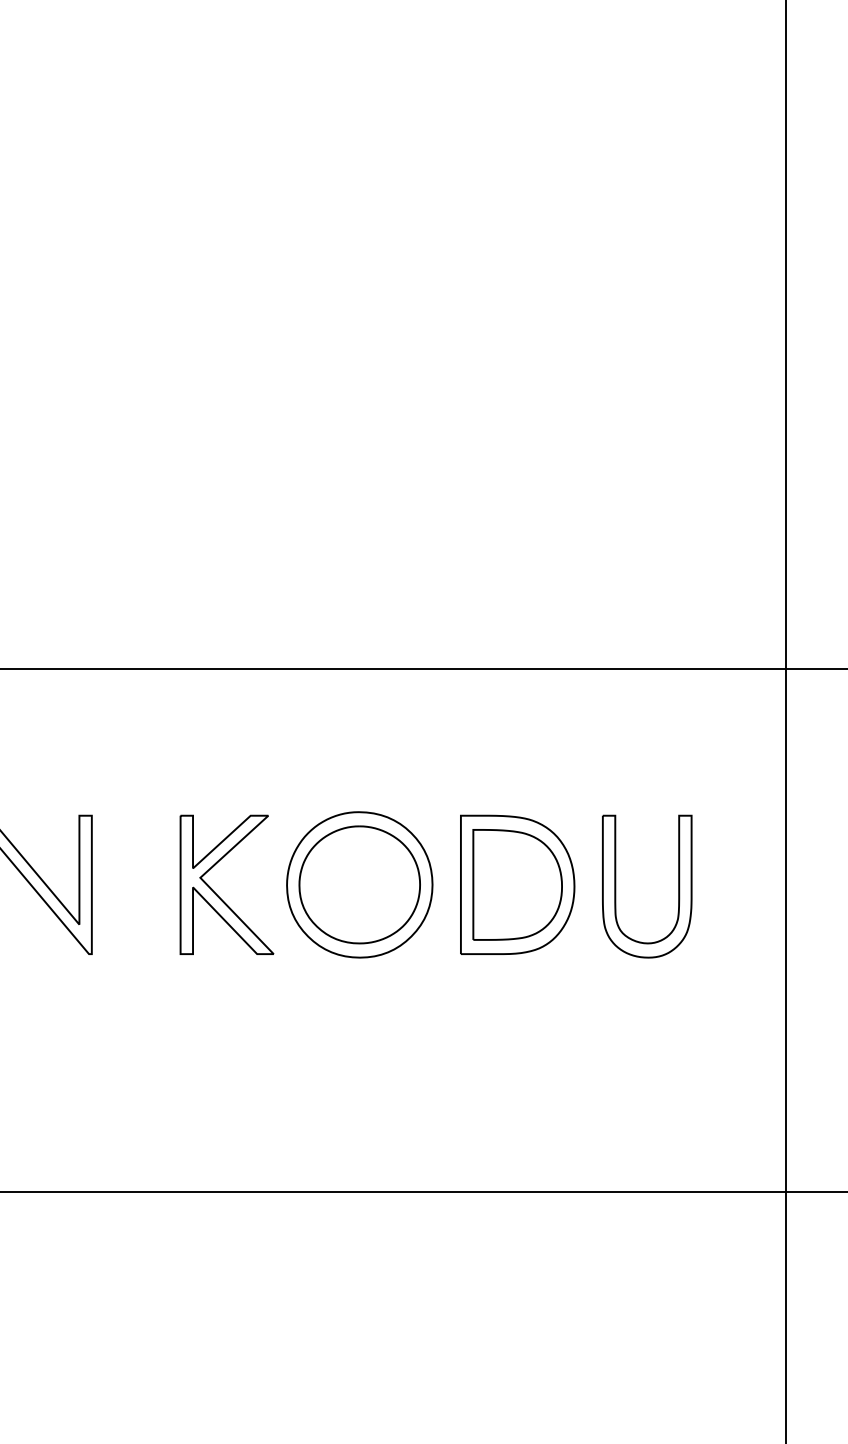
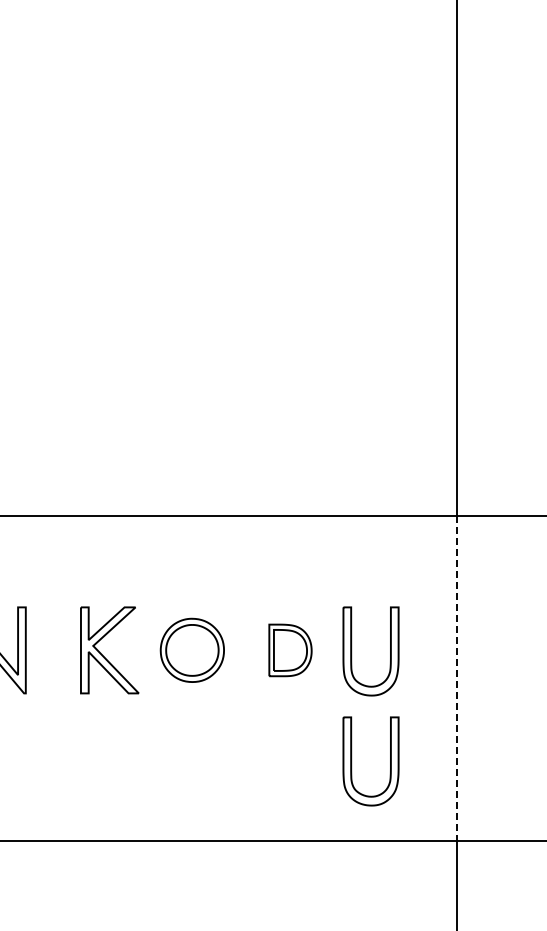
part: (360, 885) -> (192, 650), size x0.7
part: (517, 885) -> (290, 650), size x0.6
line: (786, 930) -> (457, 678), solid -> dashed
part: (617, 1063) -> (352, 761), added

